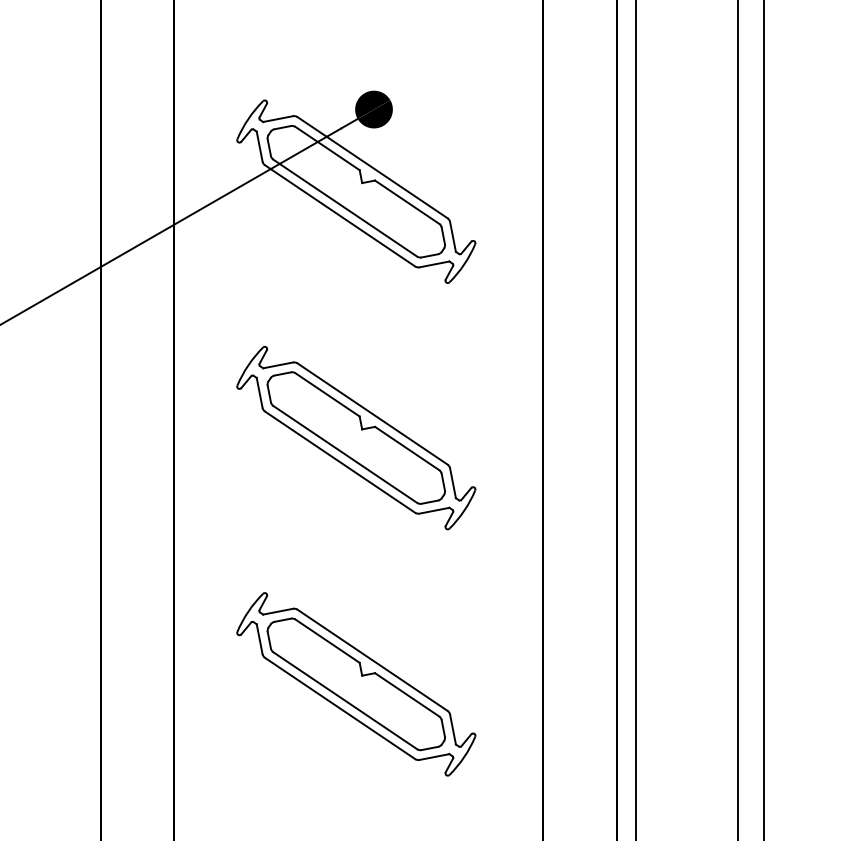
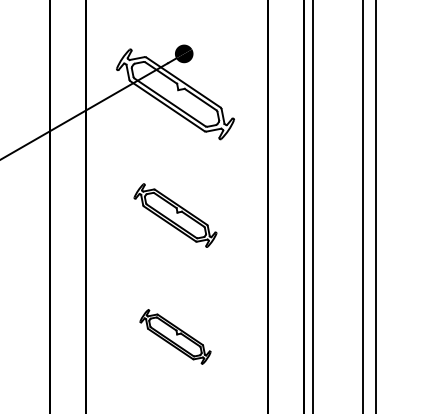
part: (356, 437) -> (175, 215), size x0.7
part: (356, 683) -> (175, 336), size x0.6

